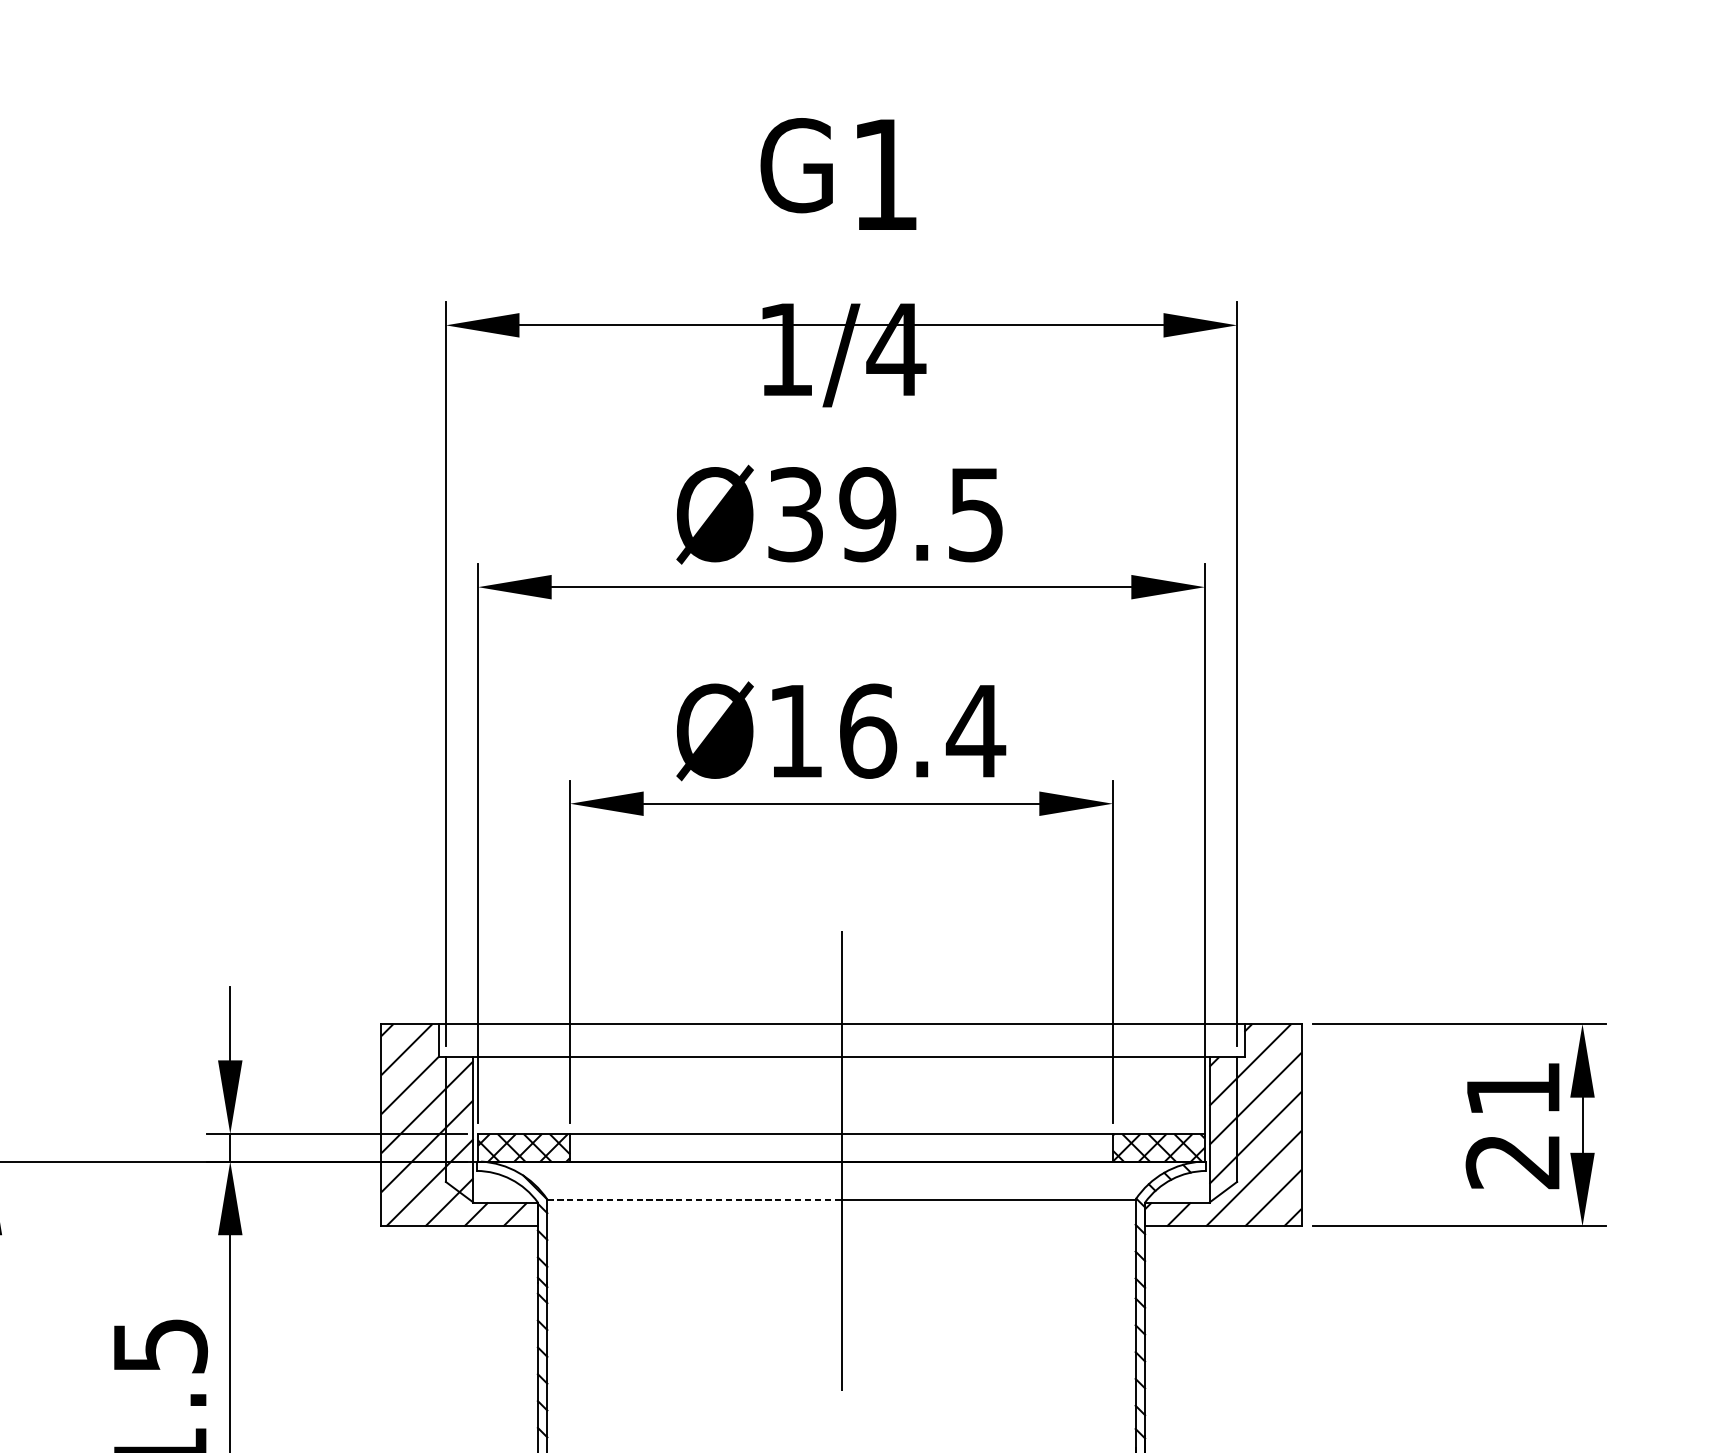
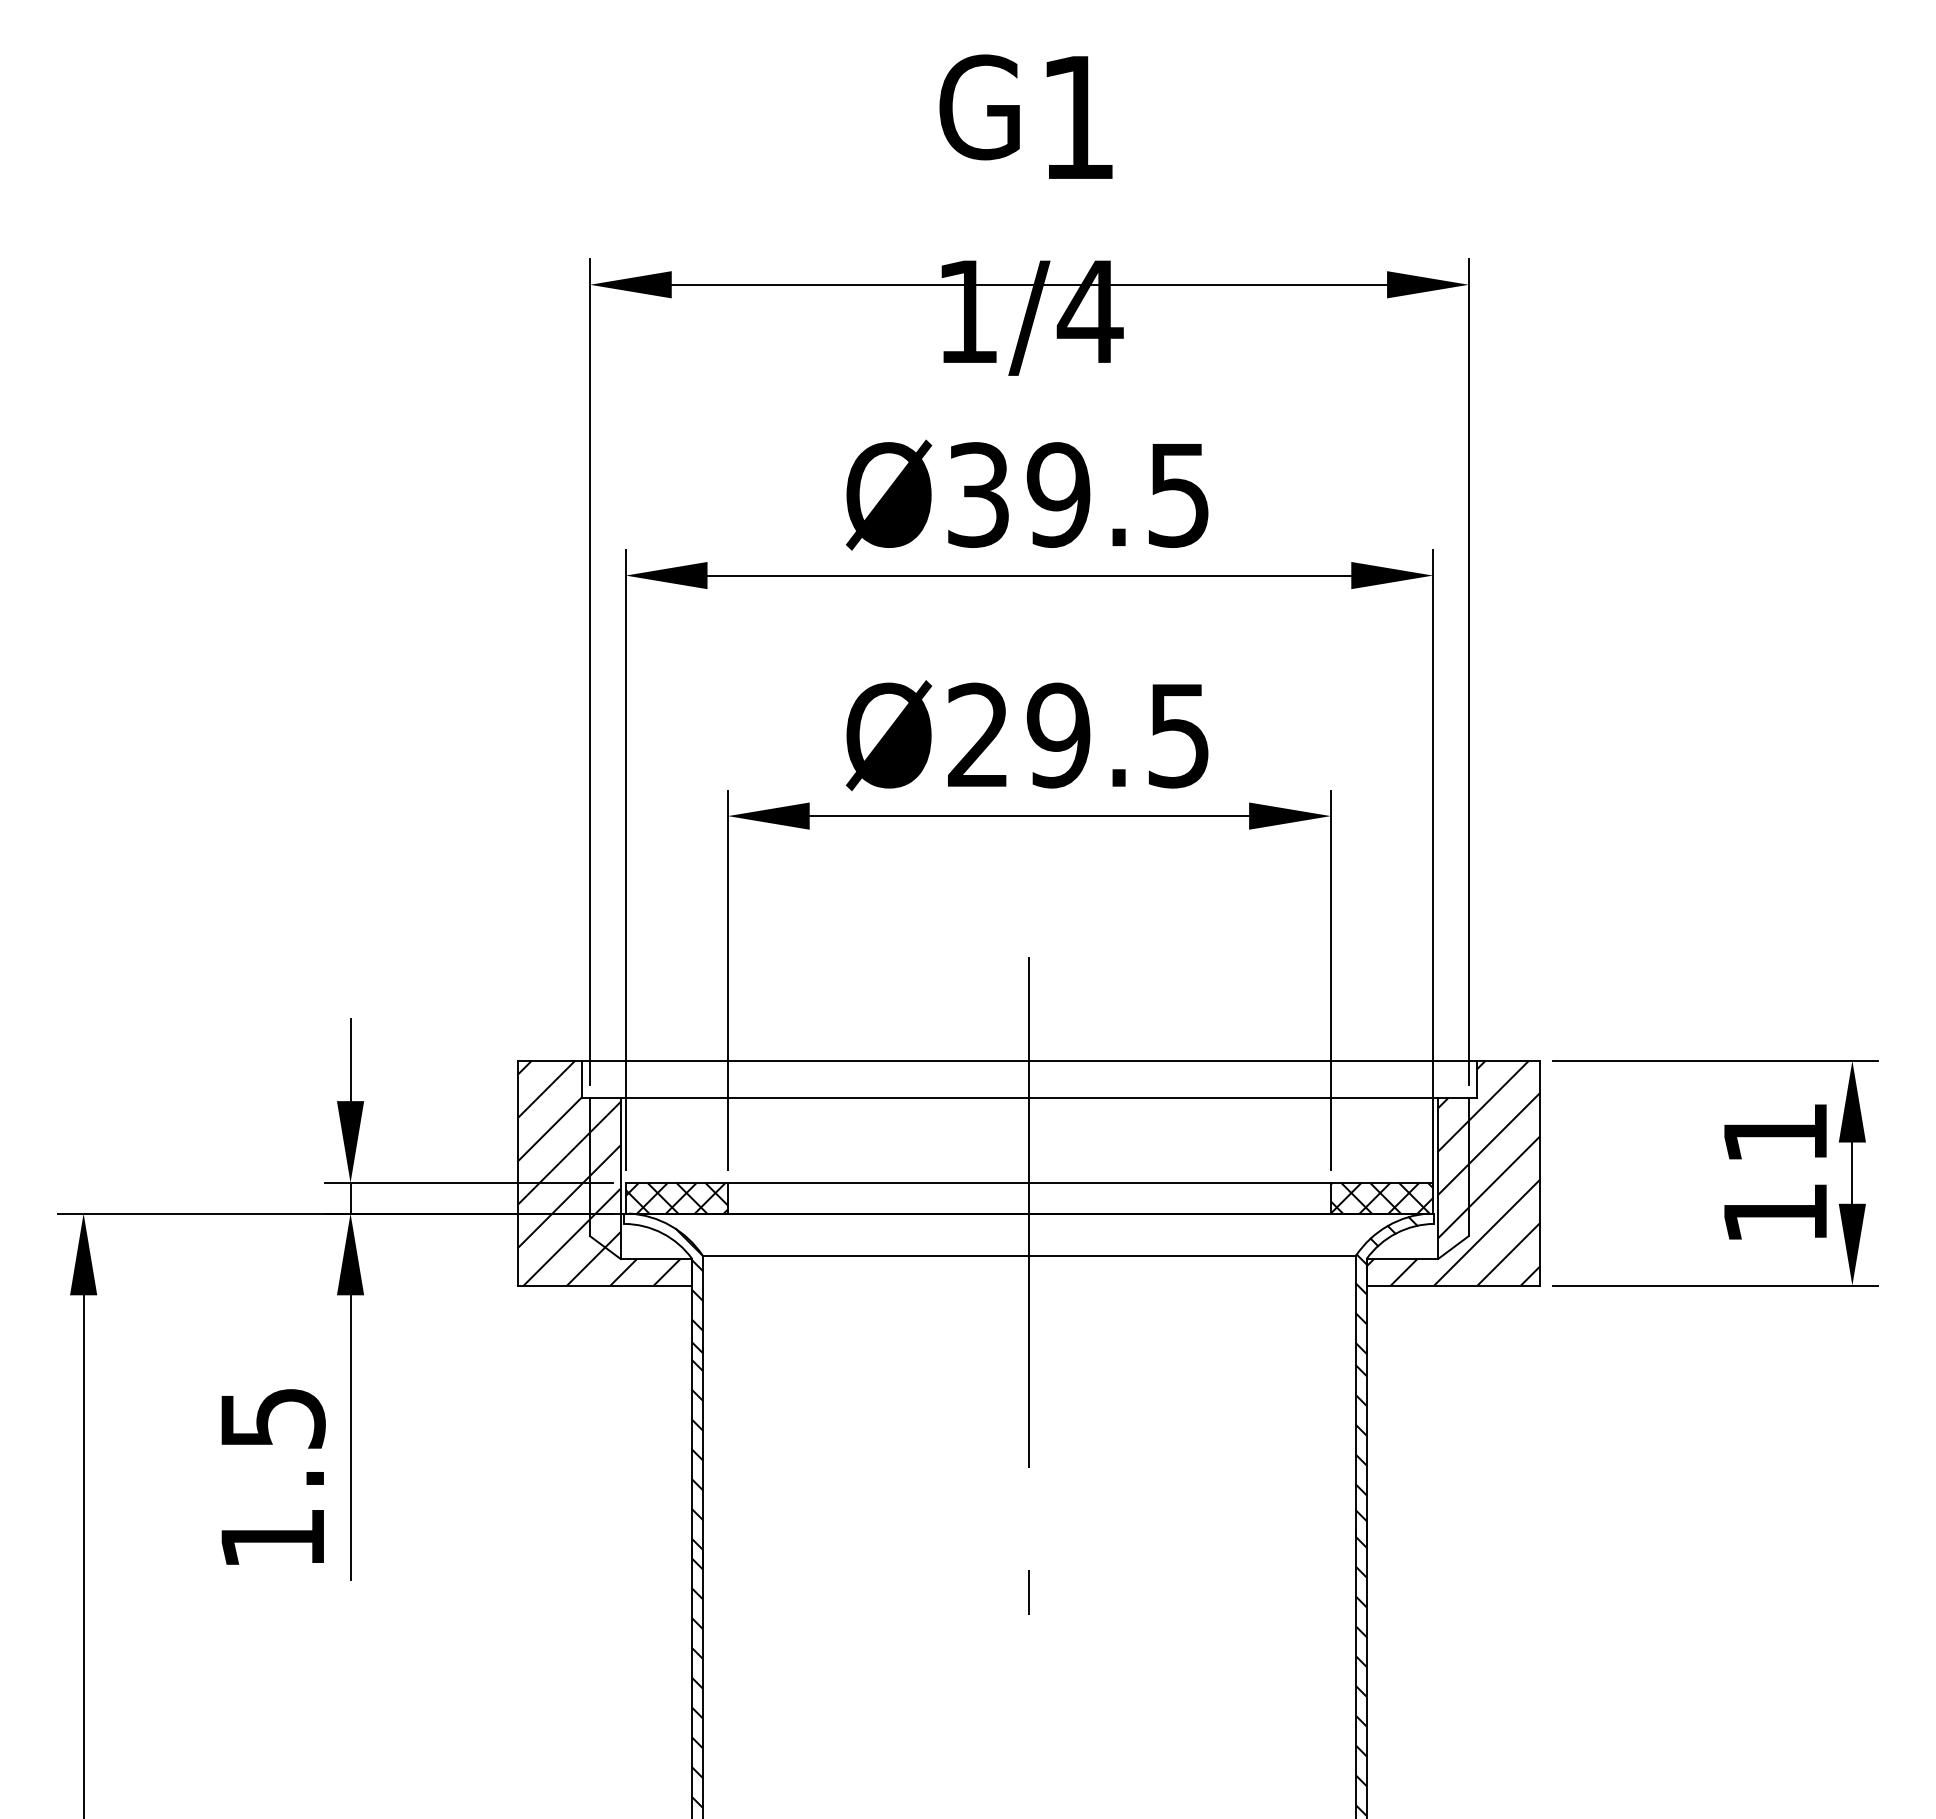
text: (887, 731) -> (1080, 735), Ø16.4 -> Ø29.5
text: (1512, 1162) -> (1774, 1214), 21 -> 11
line: (694, 1199) -> (866, 1255), dashed -> solid

